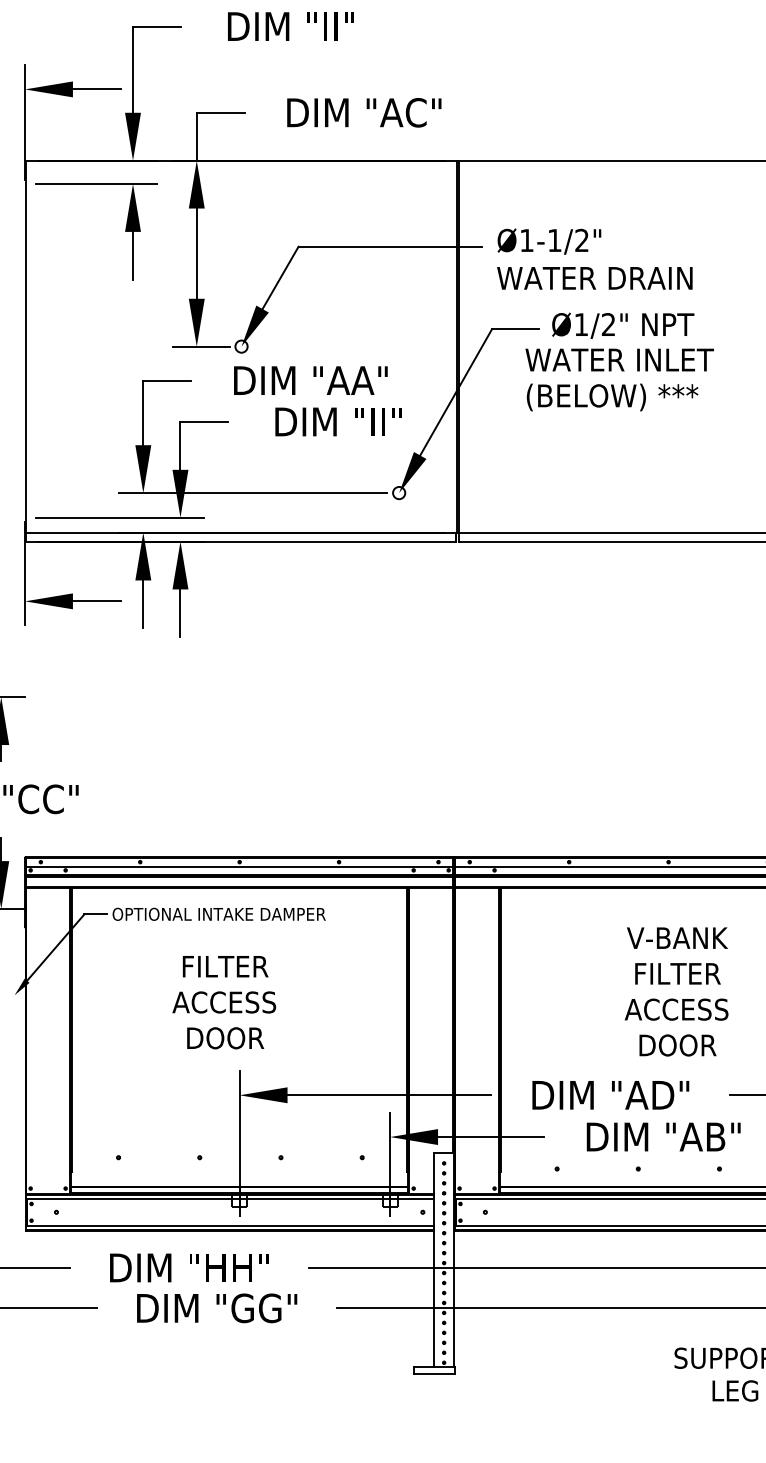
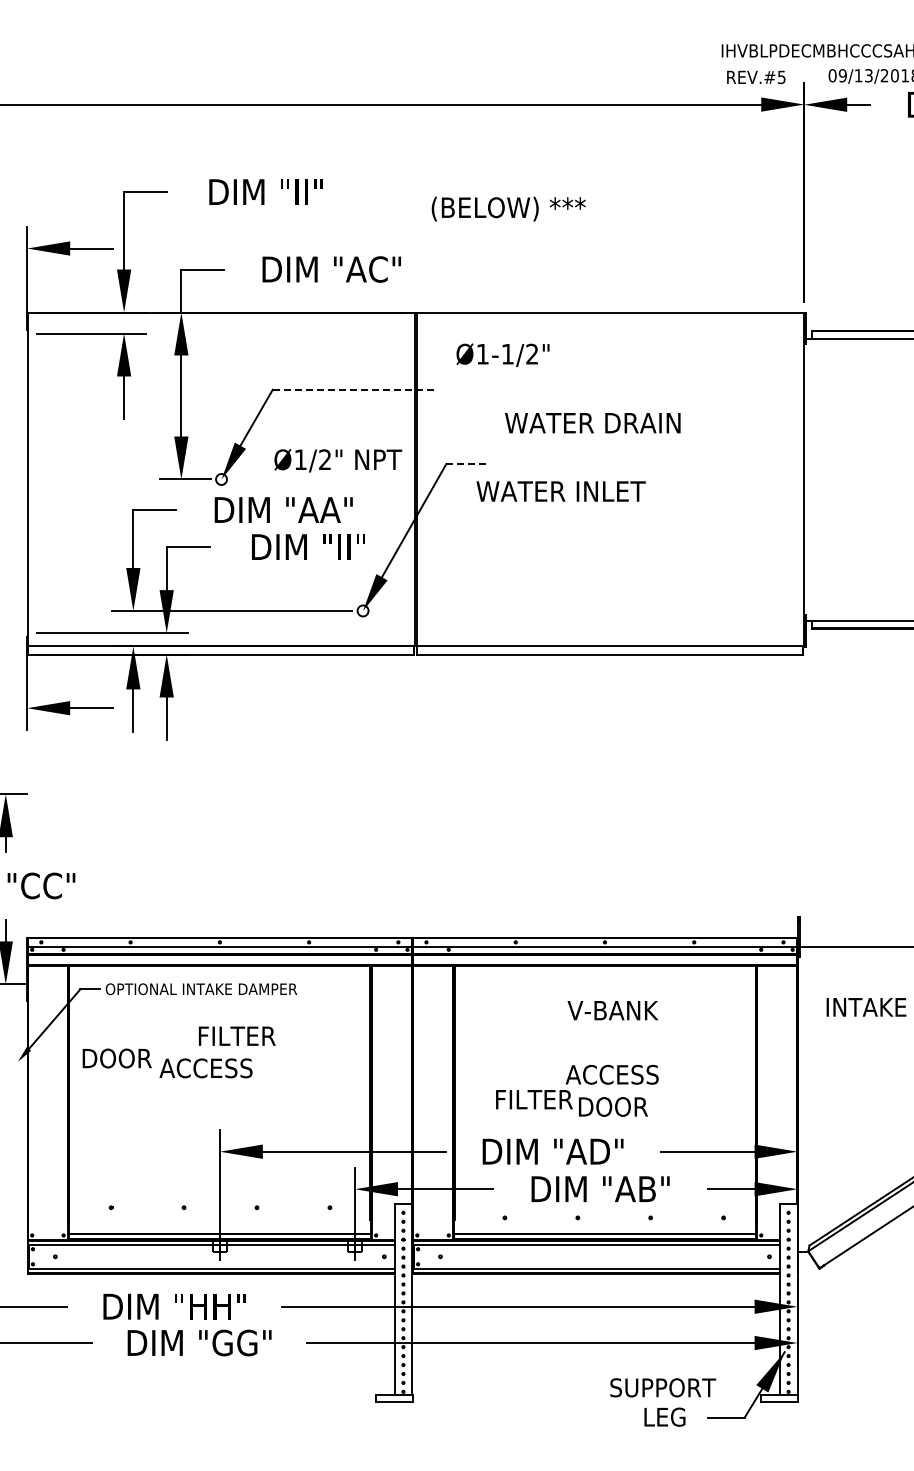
text: (548, 240) -> (502, 354), moved
line: (390, 246) -> (355, 389), solid -> dashed
text: (594, 278) -> (592, 423), moved
text: (623, 325) -> (338, 460), moved
line: (516, 328) -> (468, 463), solid -> dashed
text: (612, 396) -> (508, 208), moved
text: (224, 965) -> (236, 1035), moved
text: (678, 973) -> (534, 1099), moved
text: (224, 1038) -> (116, 1058), moved

